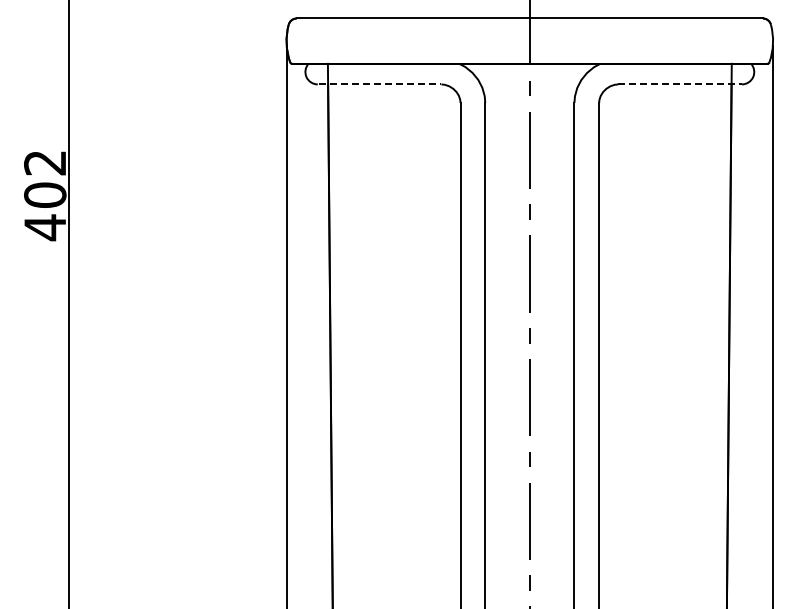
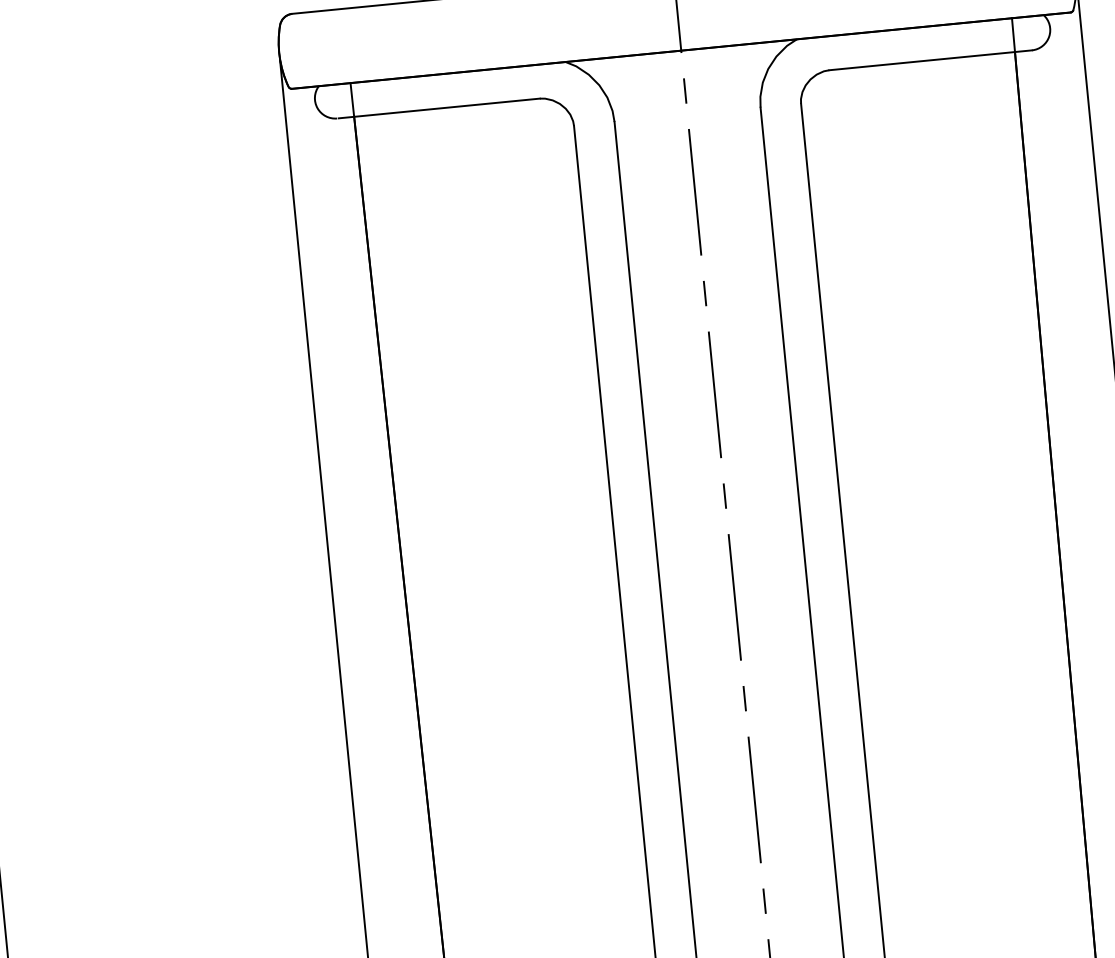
line: (380, 84) -> (439, 108), dashed -> solid
line: (680, 84) -> (931, 60), dashed -> solid

